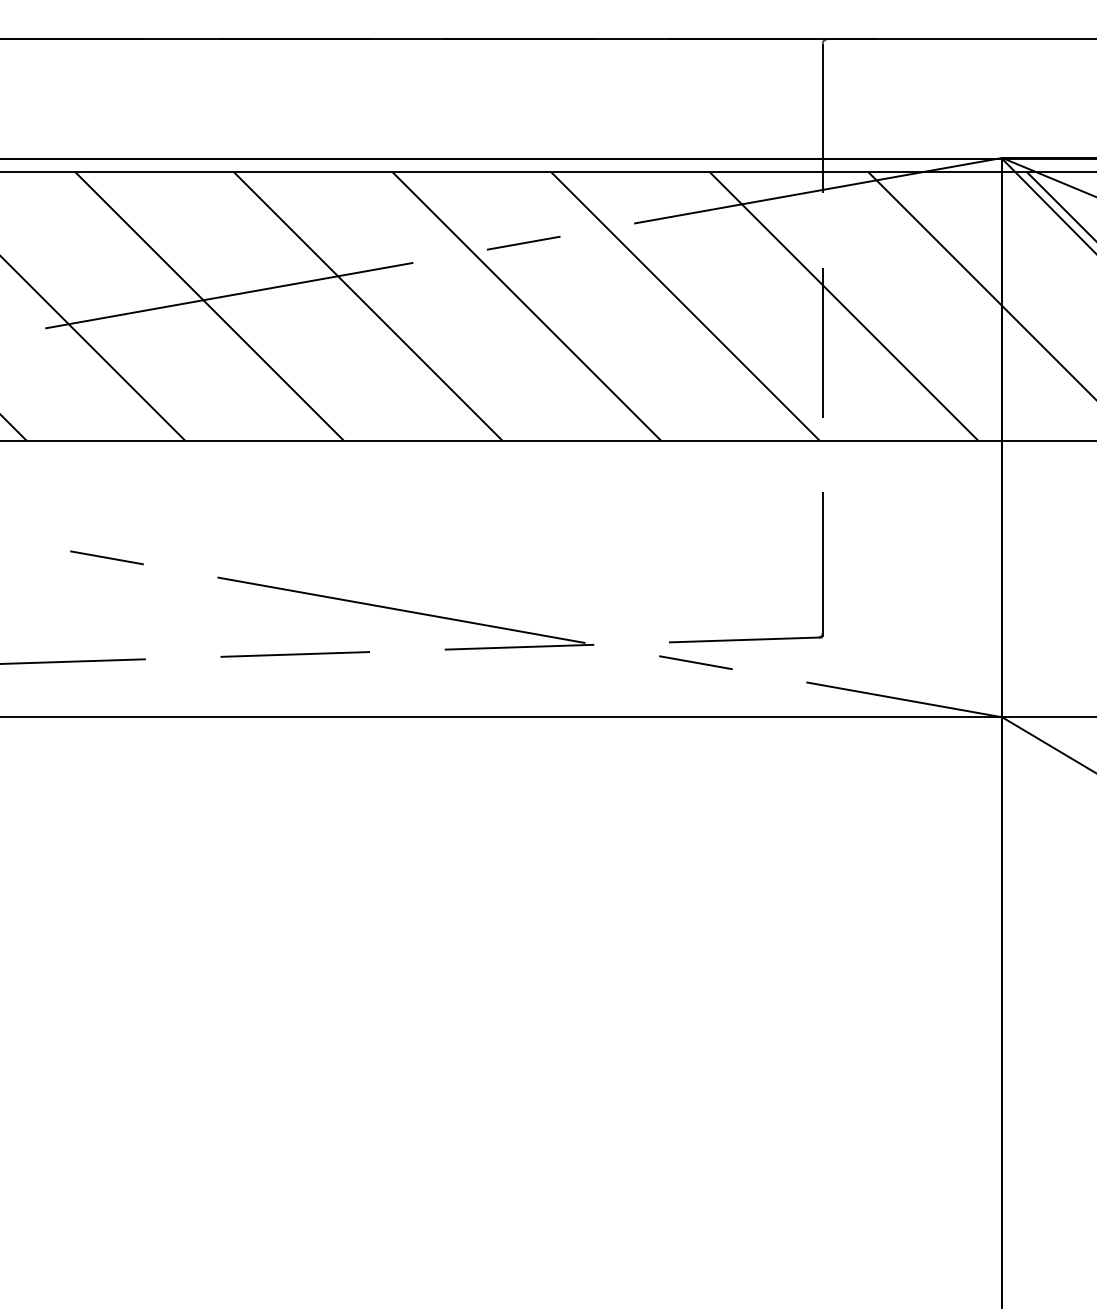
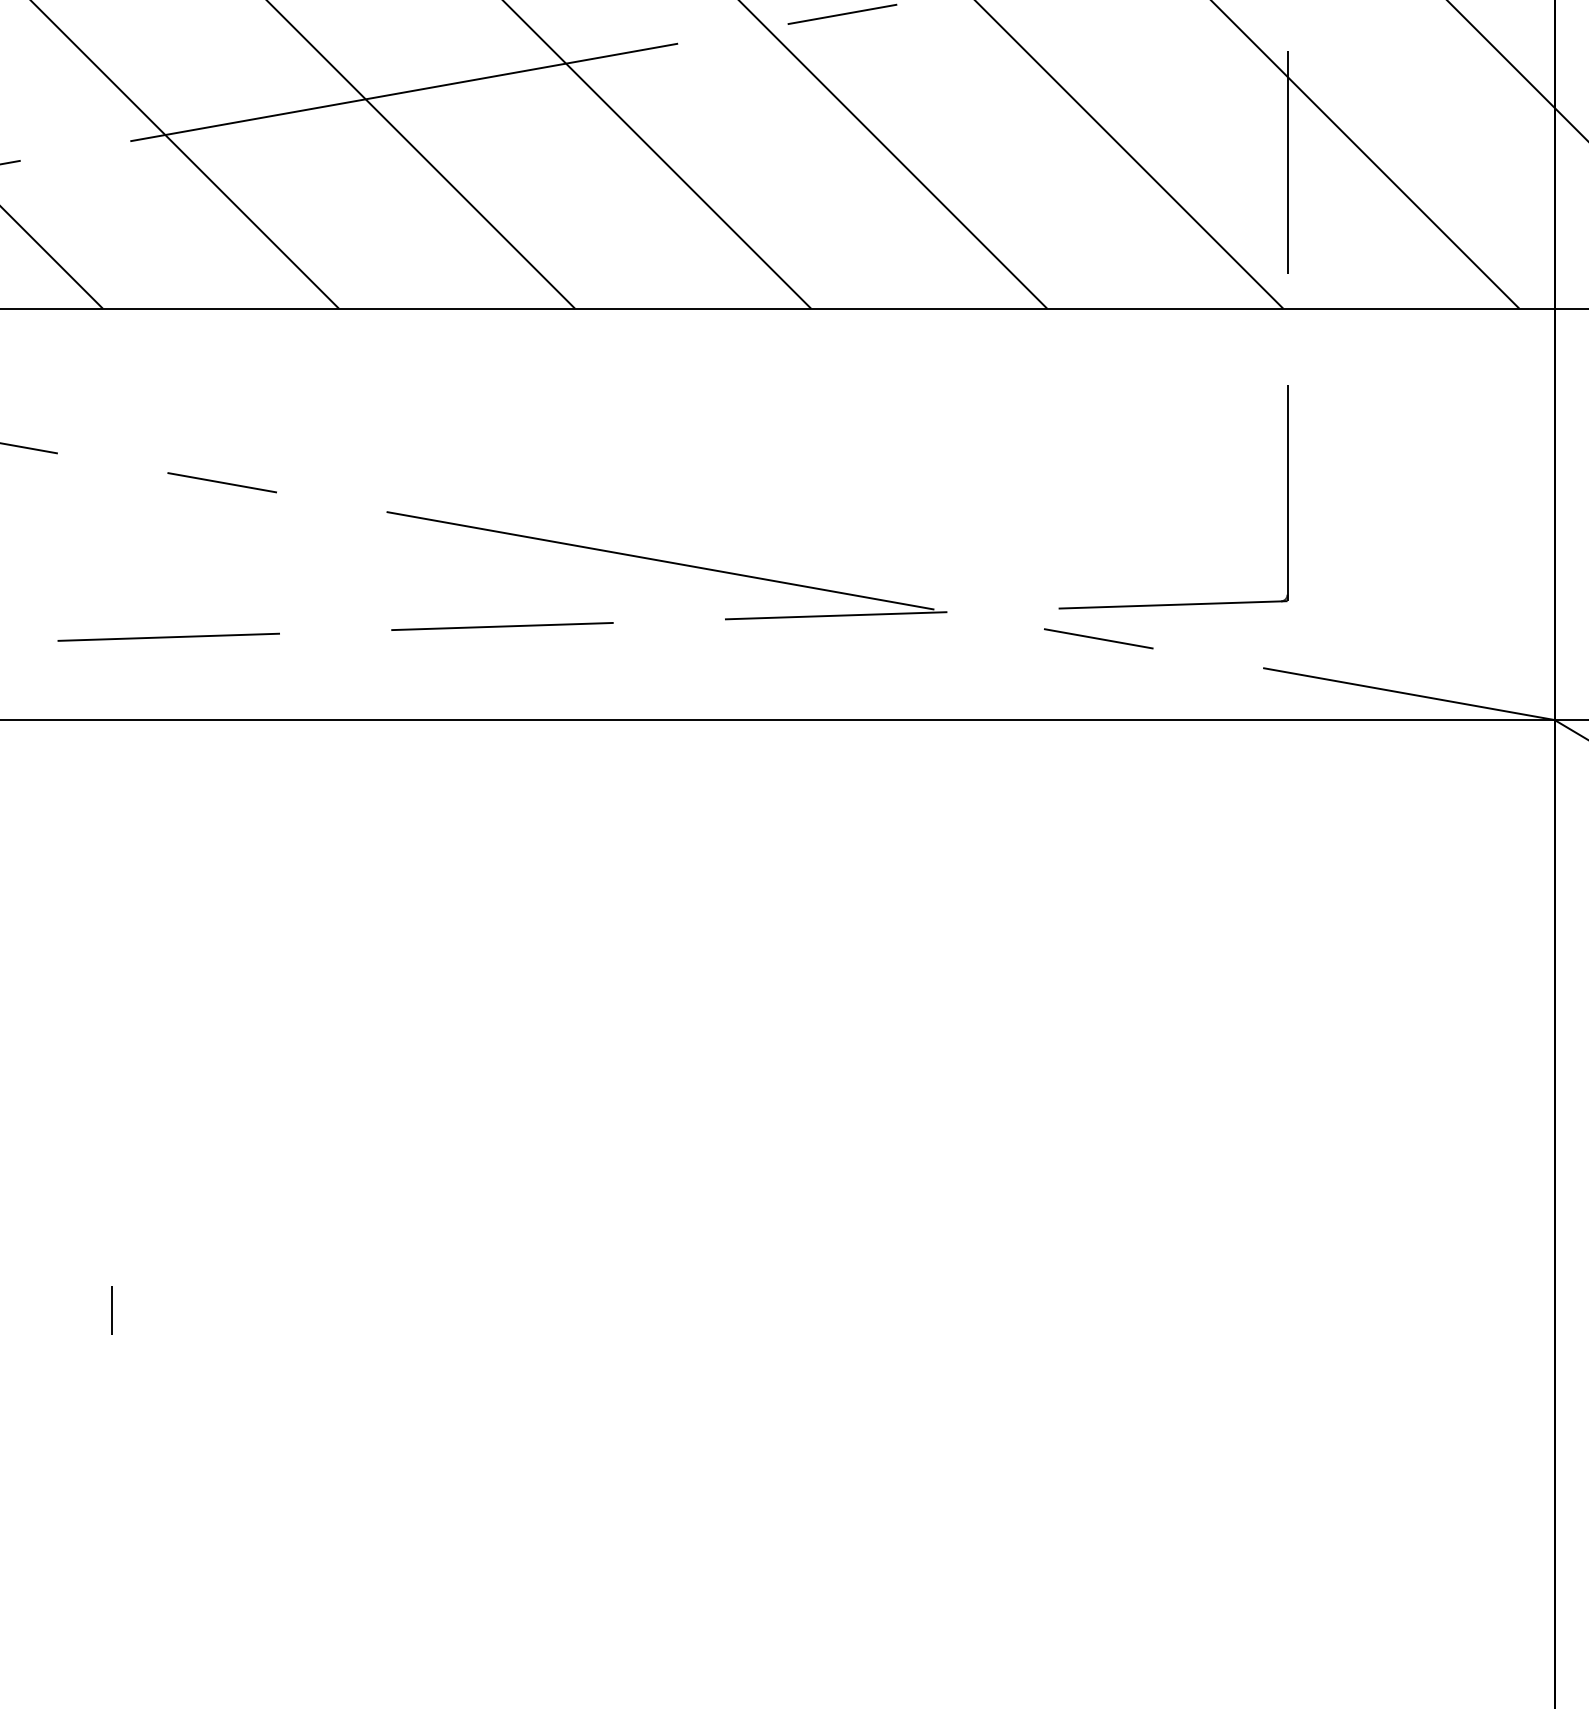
line: (32, 1113) -> (111, 1309), added

